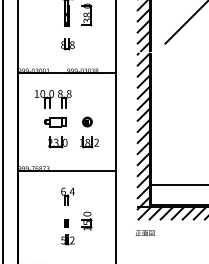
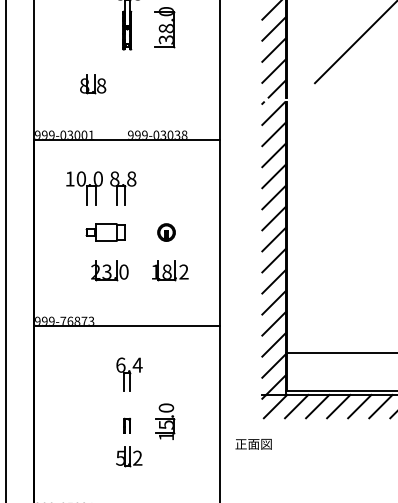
part: (67, 44) -> (92, 84), moved
text: (144, 232) -> (252, 442), moved

